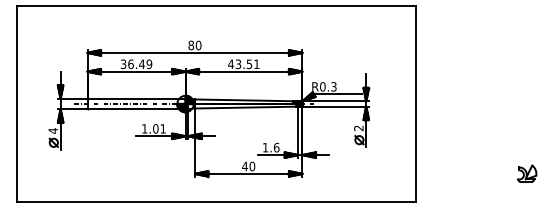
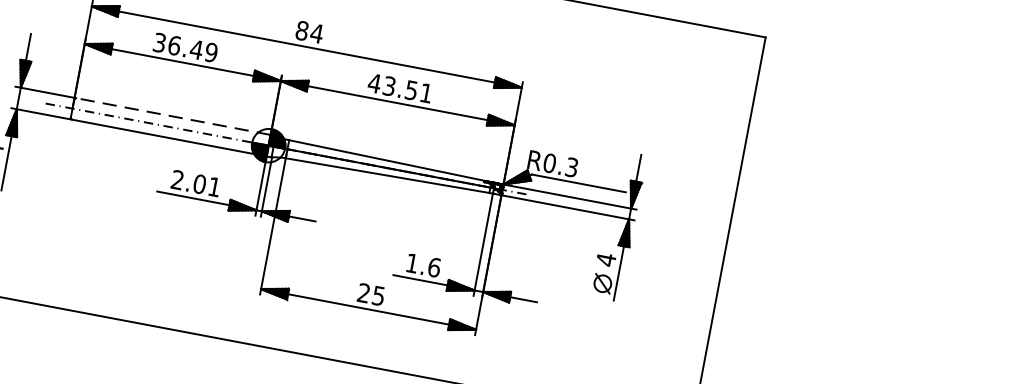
text: (198, 45) -> (316, 33), 80 -> 84
line: (136, 98) -> (172, 116), solid -> dashed
text: (144, 128) -> (177, 179), 1.01 -> 2.01
text: (358, 128) -> (605, 260), 2 -> 4
text: (248, 166) -> (370, 294), 40 -> 25

